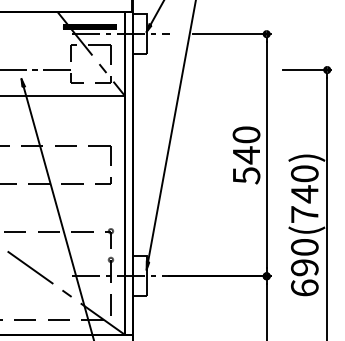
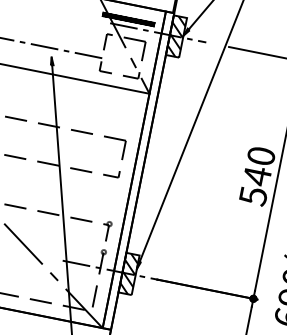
hatch: (139, 34) -> (176, 36), added
hatch: (139, 276) -> (128, 274), added

